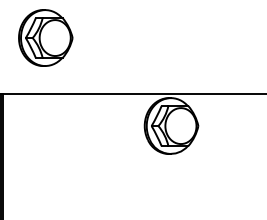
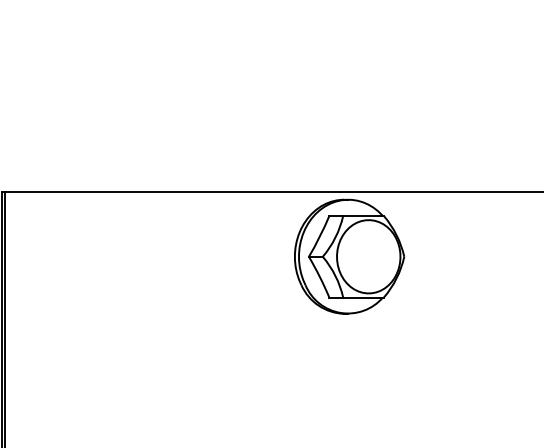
part: (45, 37) -> (92, 76), removed

